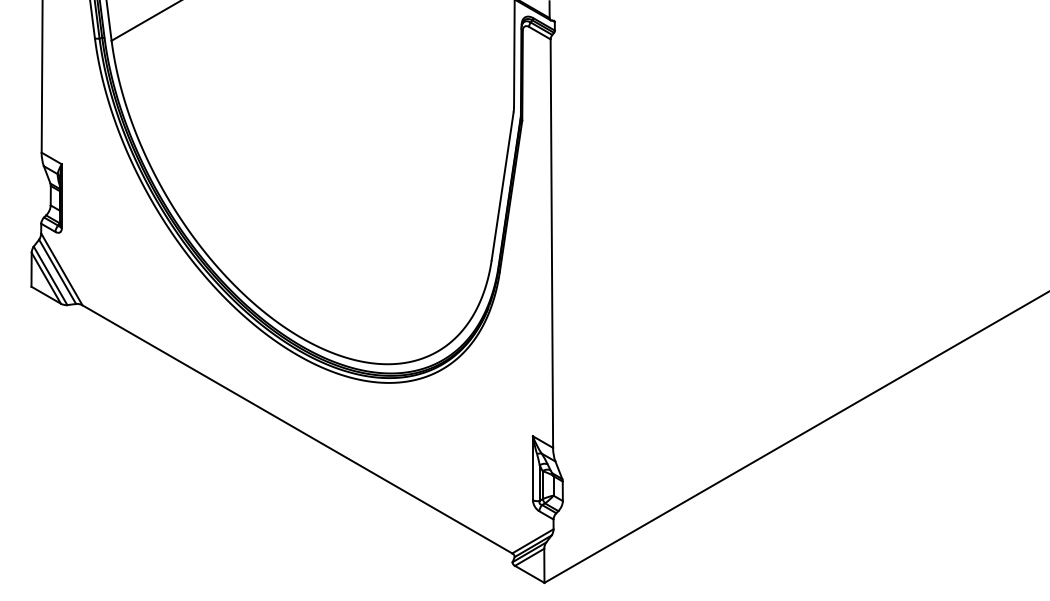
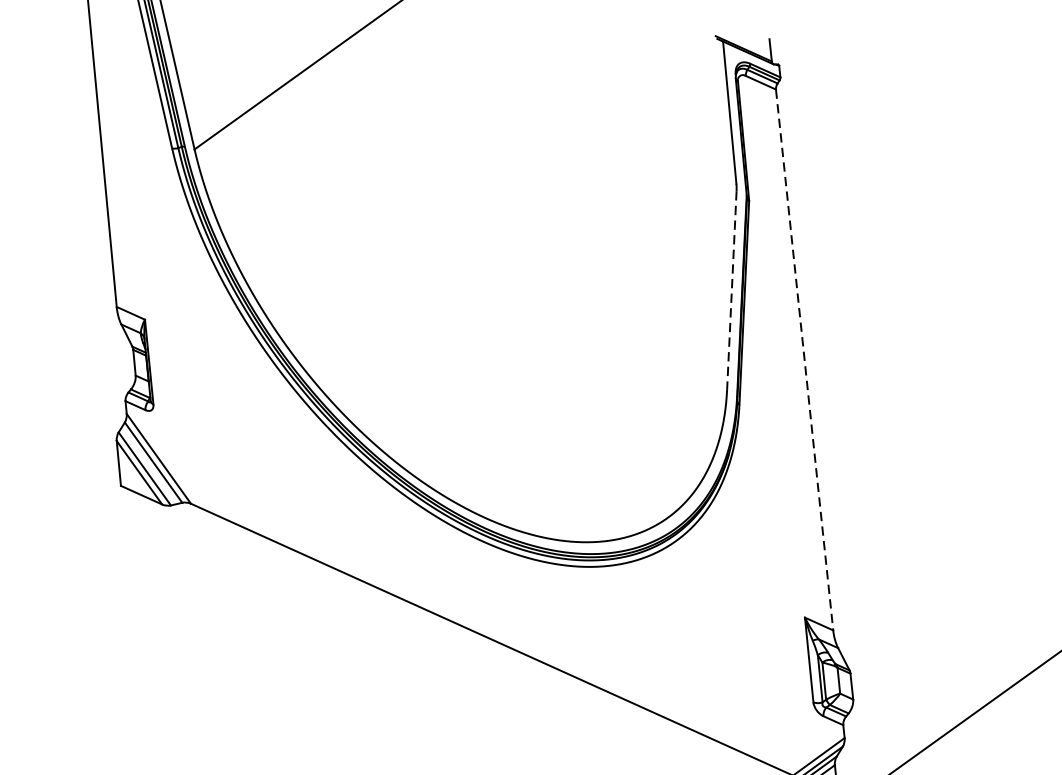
line: (502, 186) -> (731, 290), solid -> dashed
line: (551, 244) -> (804, 361), solid -> dashed

